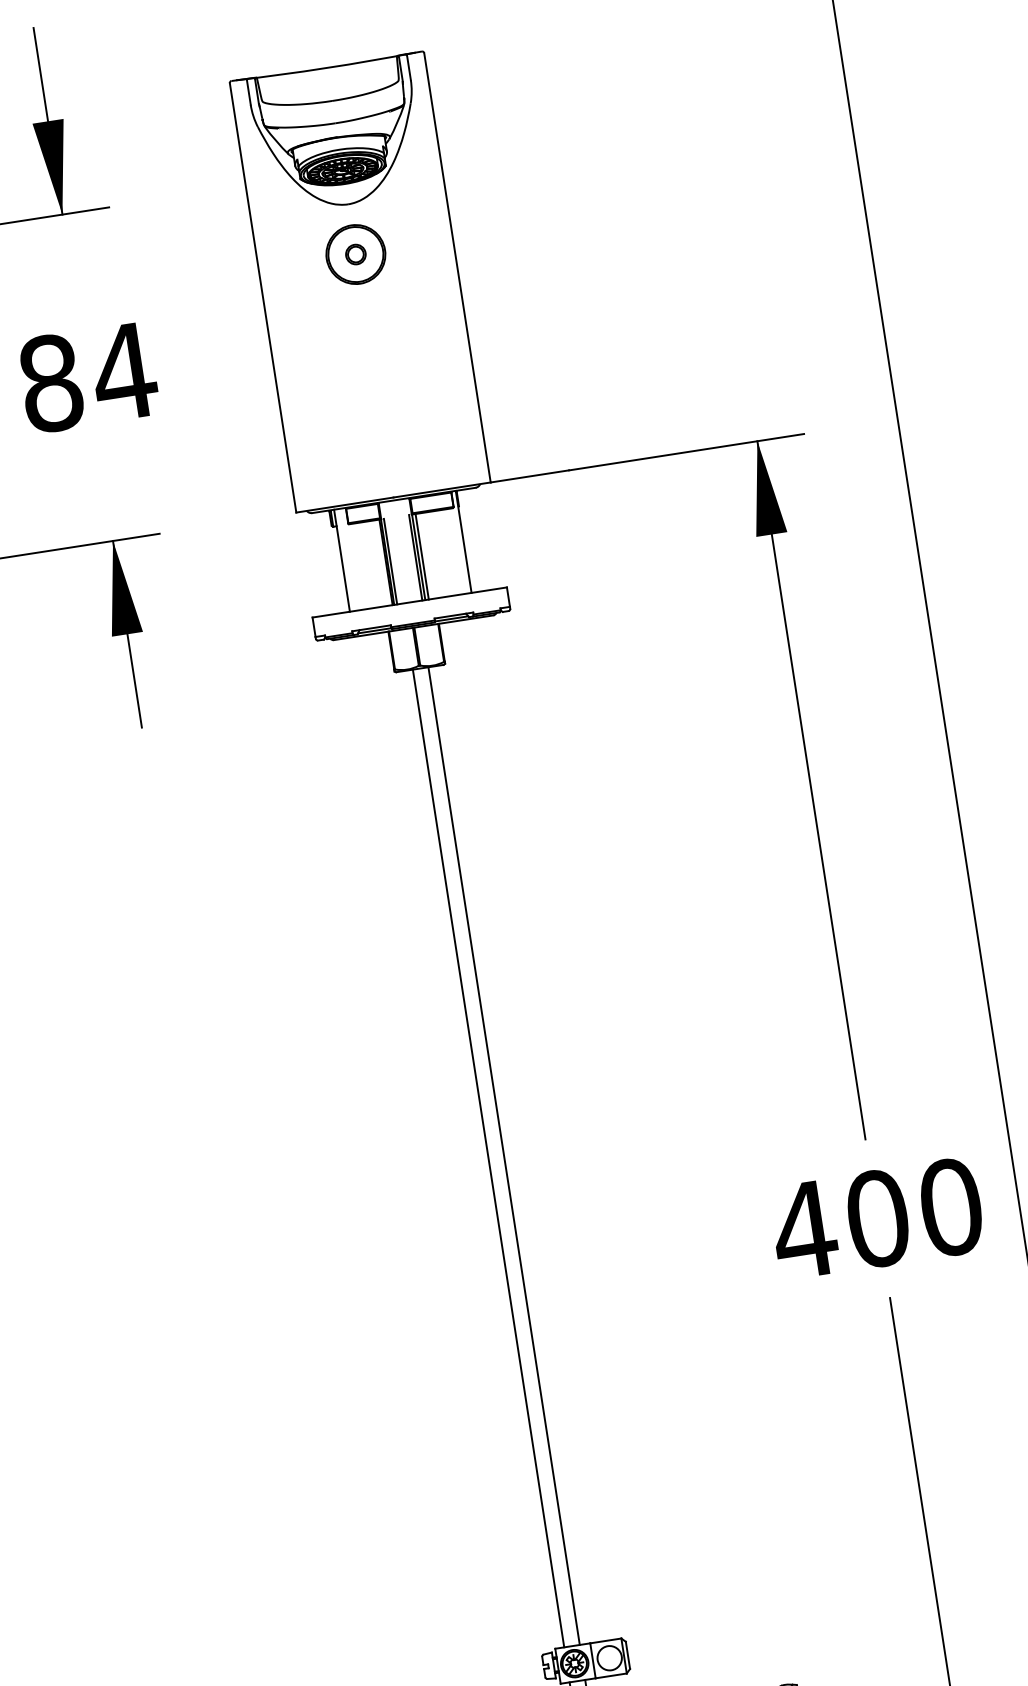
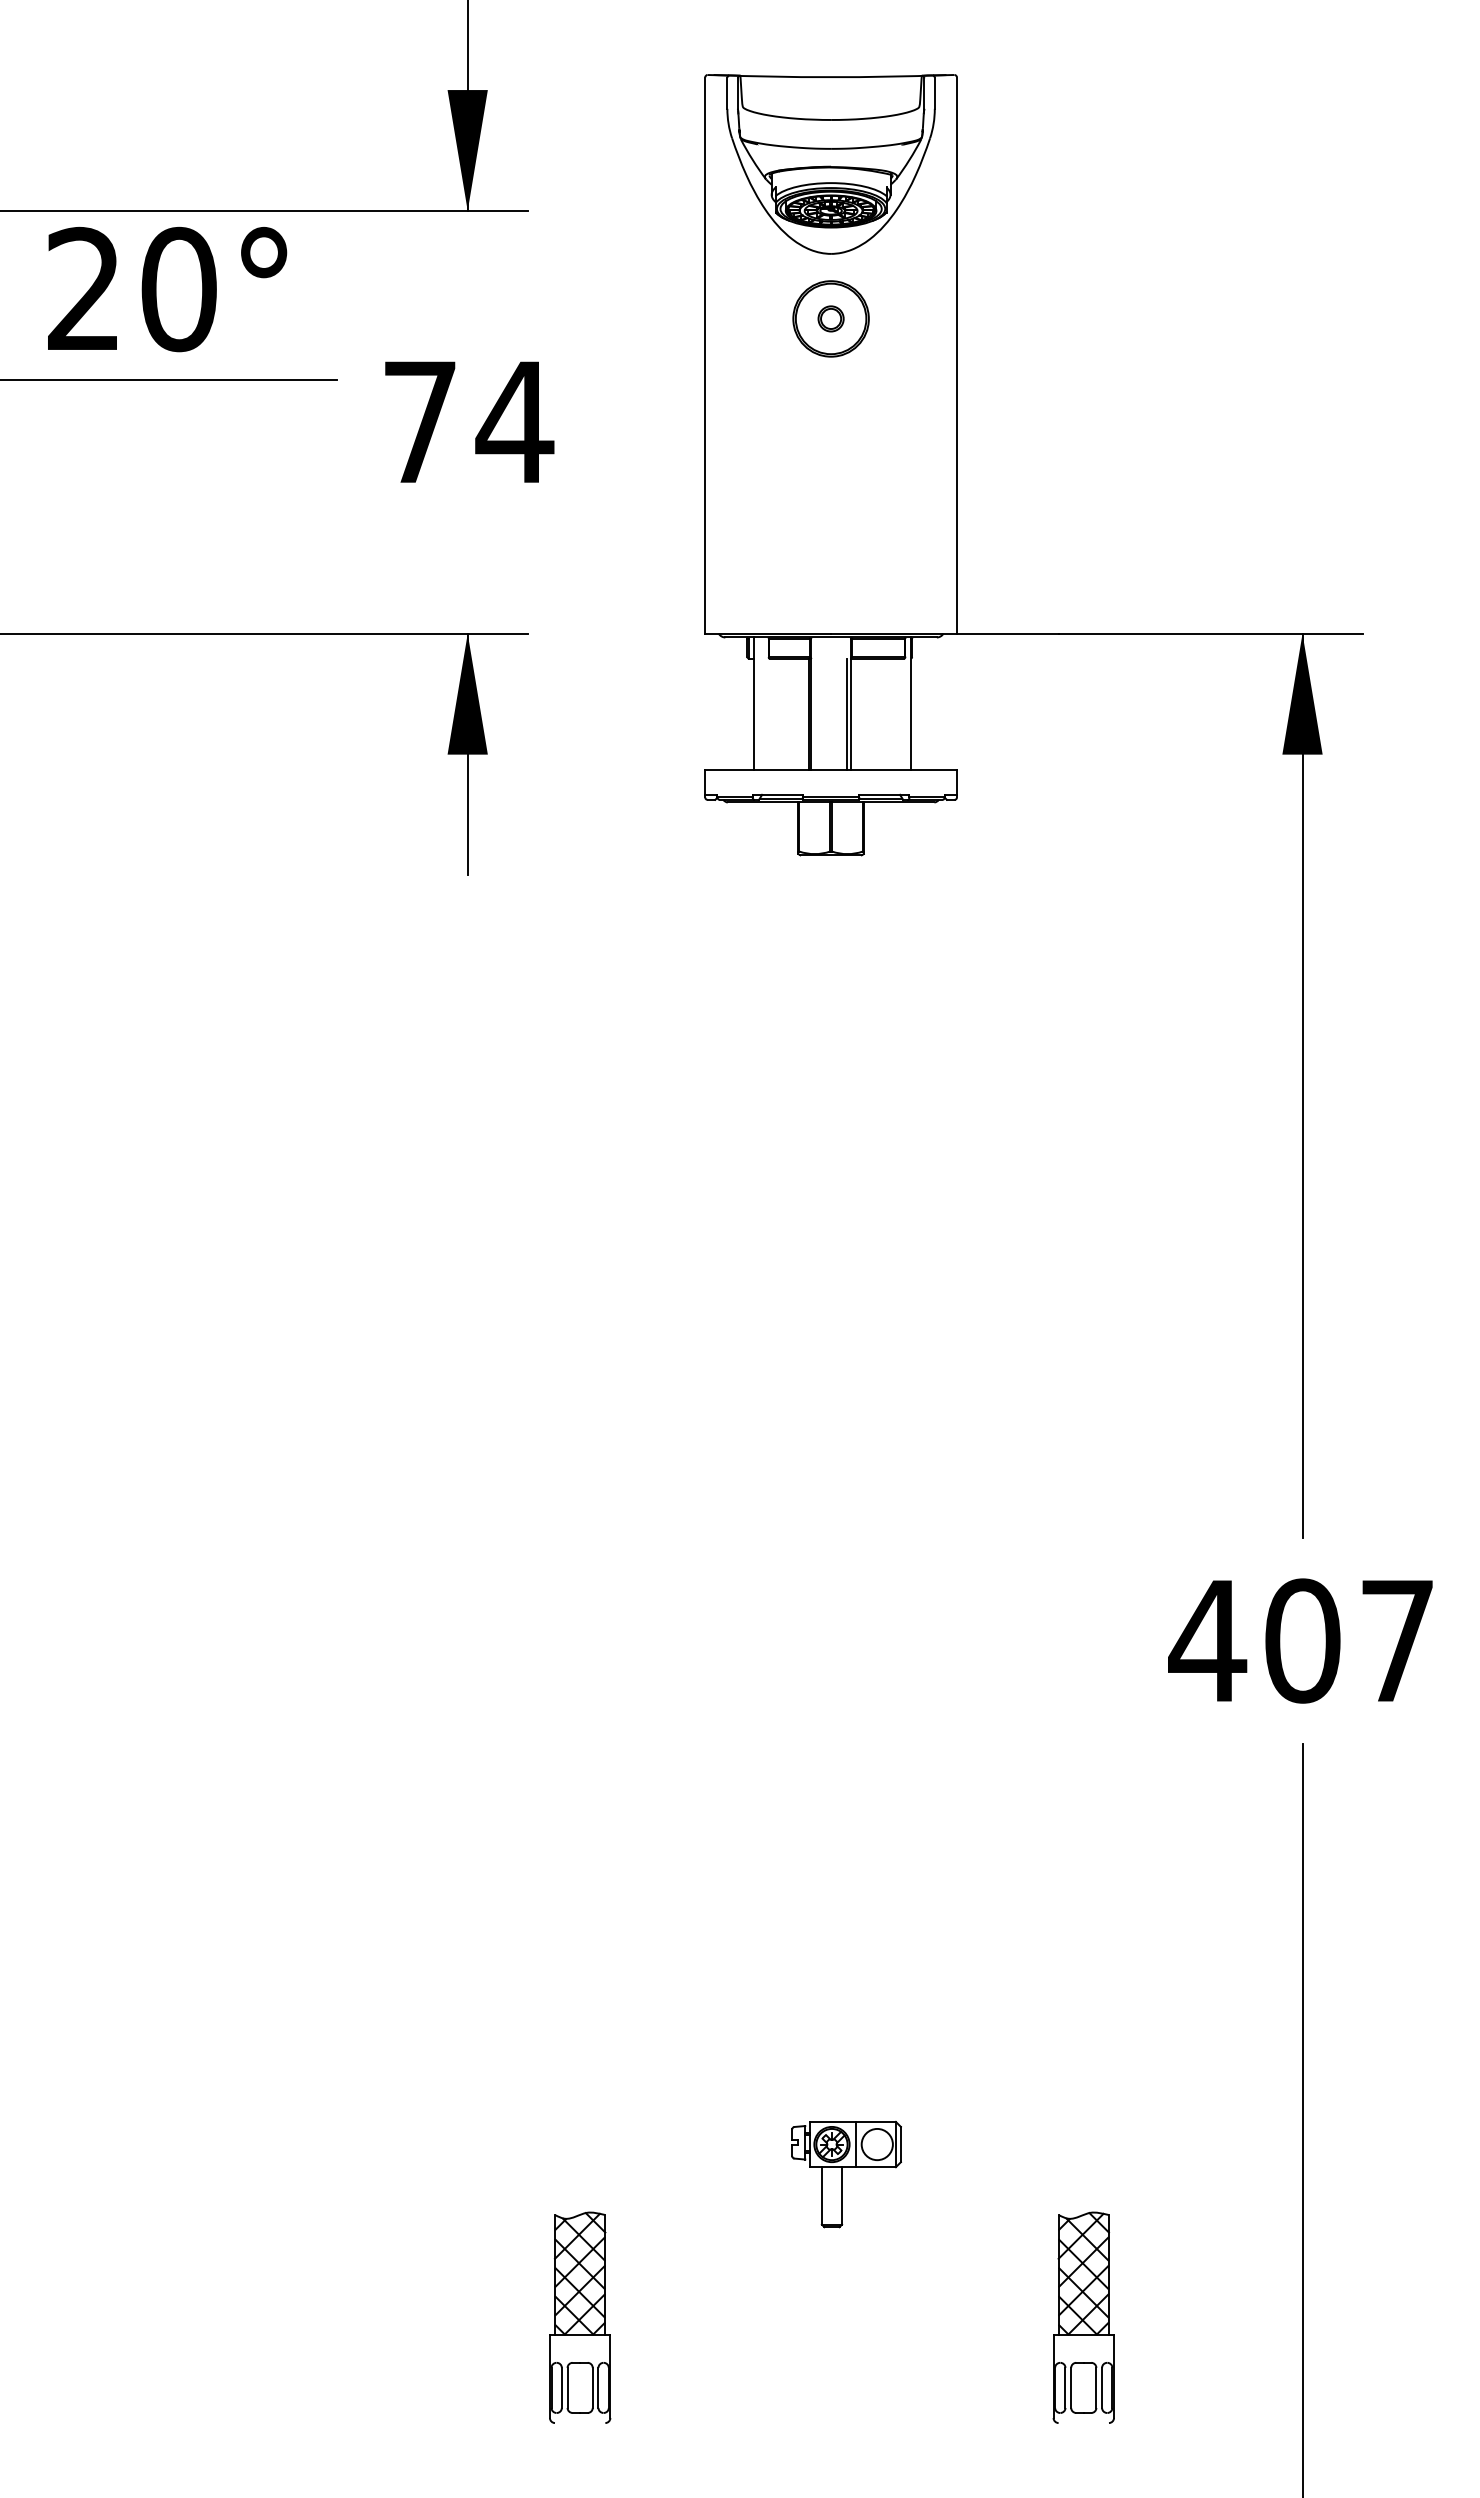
text: (51, 382) -> (420, 421), 84 -> 74
line: (421, 556) -> (855, 713), removed
line: (390, 561) -> (814, 713), removed
line: (504, 1155) -> (842, 1488), removed
line: (488, 1158) -> (821, 1488), removed
text: (951, 1207) -> (1397, 1640), 400 -> 407

